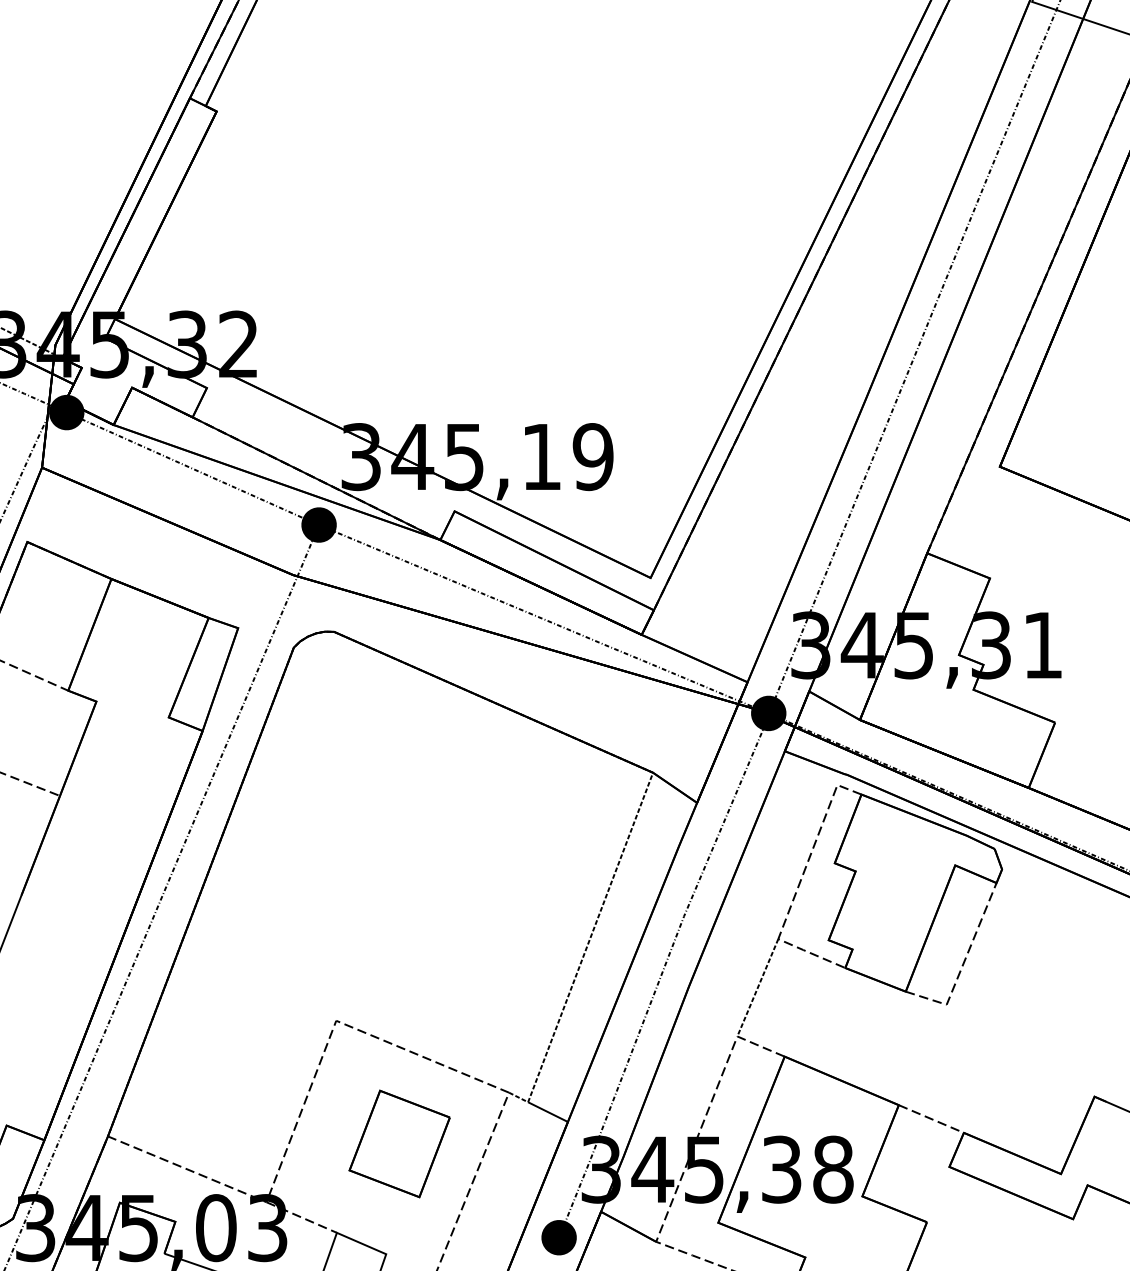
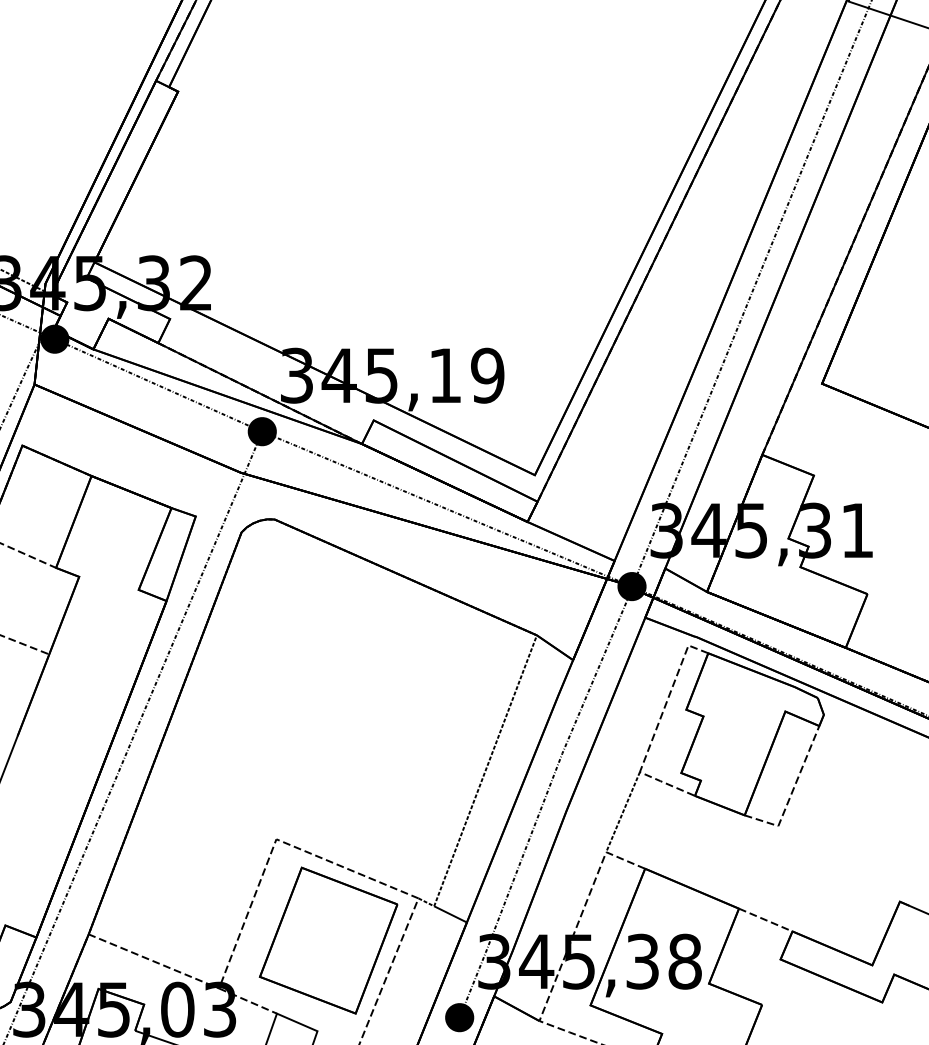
part: (399, 1143) -> (328, 940), size x1.67

